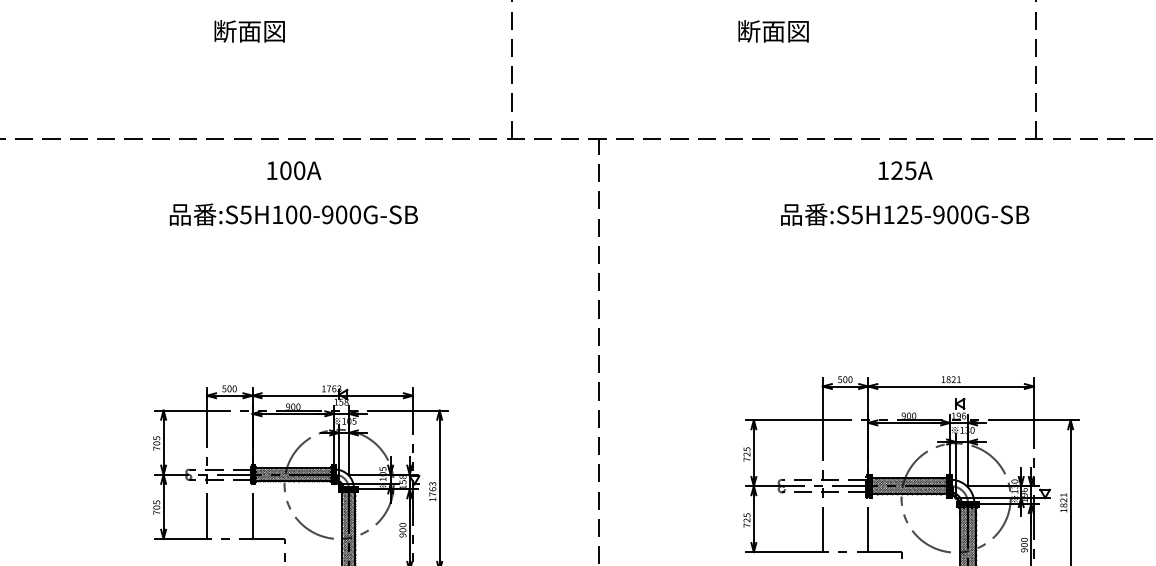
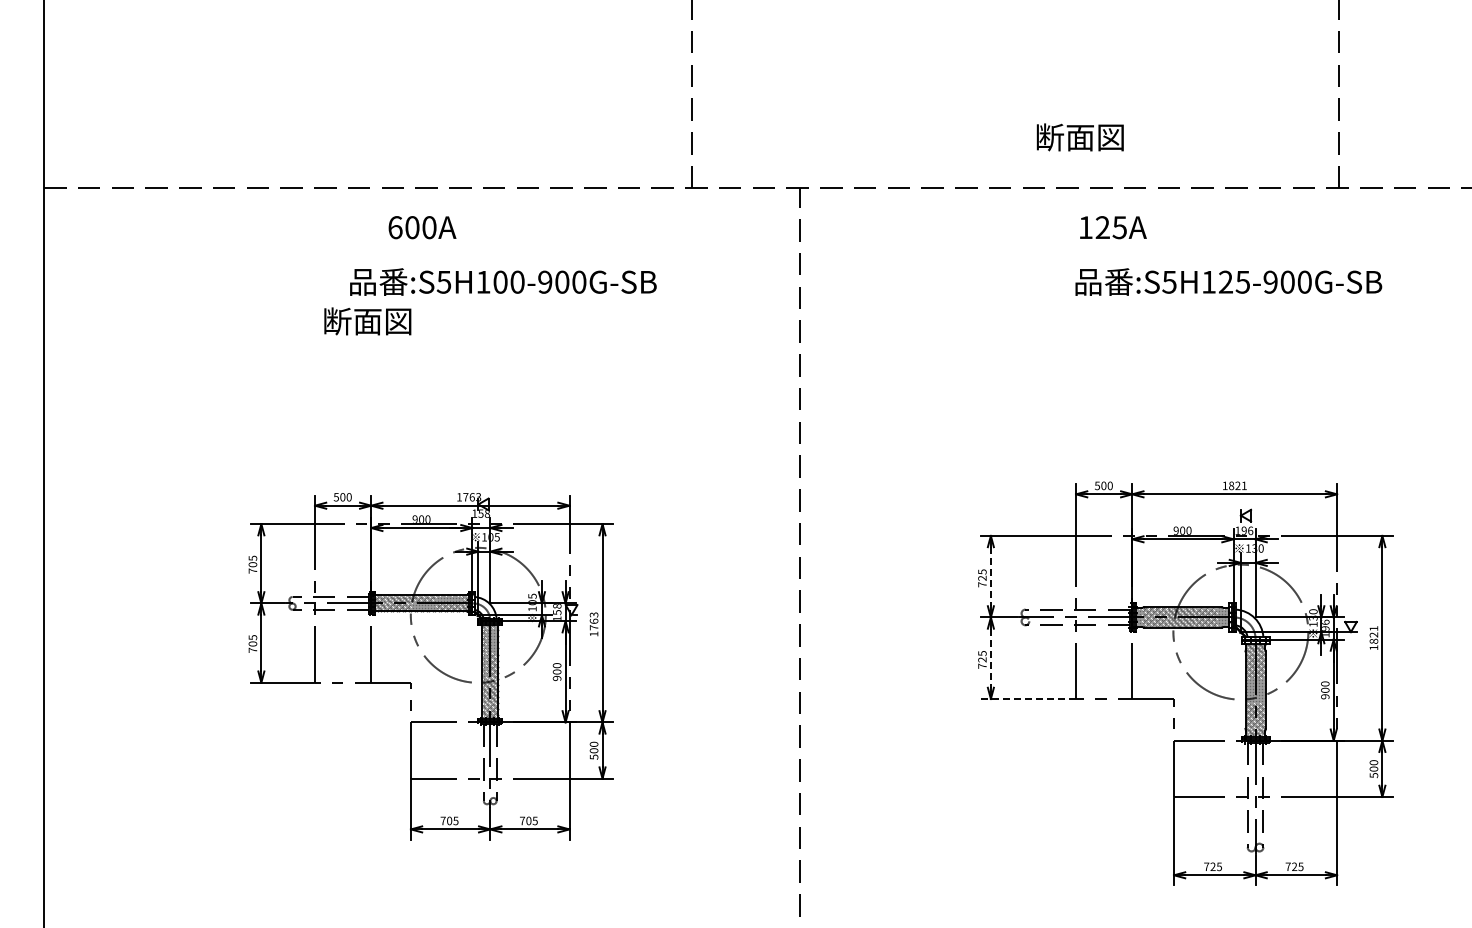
text: (249, 31) -> (367, 321), moved
text: (772, 31) -> (1079, 137), moved
text: (272, 170) -> (395, 227), 100A -> 600A
text: (905, 170) -> (1113, 227), moved
text: (293, 214) -> (503, 281), moved
text: (904, 214) -> (1228, 281), moved
line: (753, 452) -> (990, 576), solid -> dashed
line: (753, 519) -> (990, 658), solid -> dashed
line: (783, 552) -> (1027, 699), solid -> dashed

